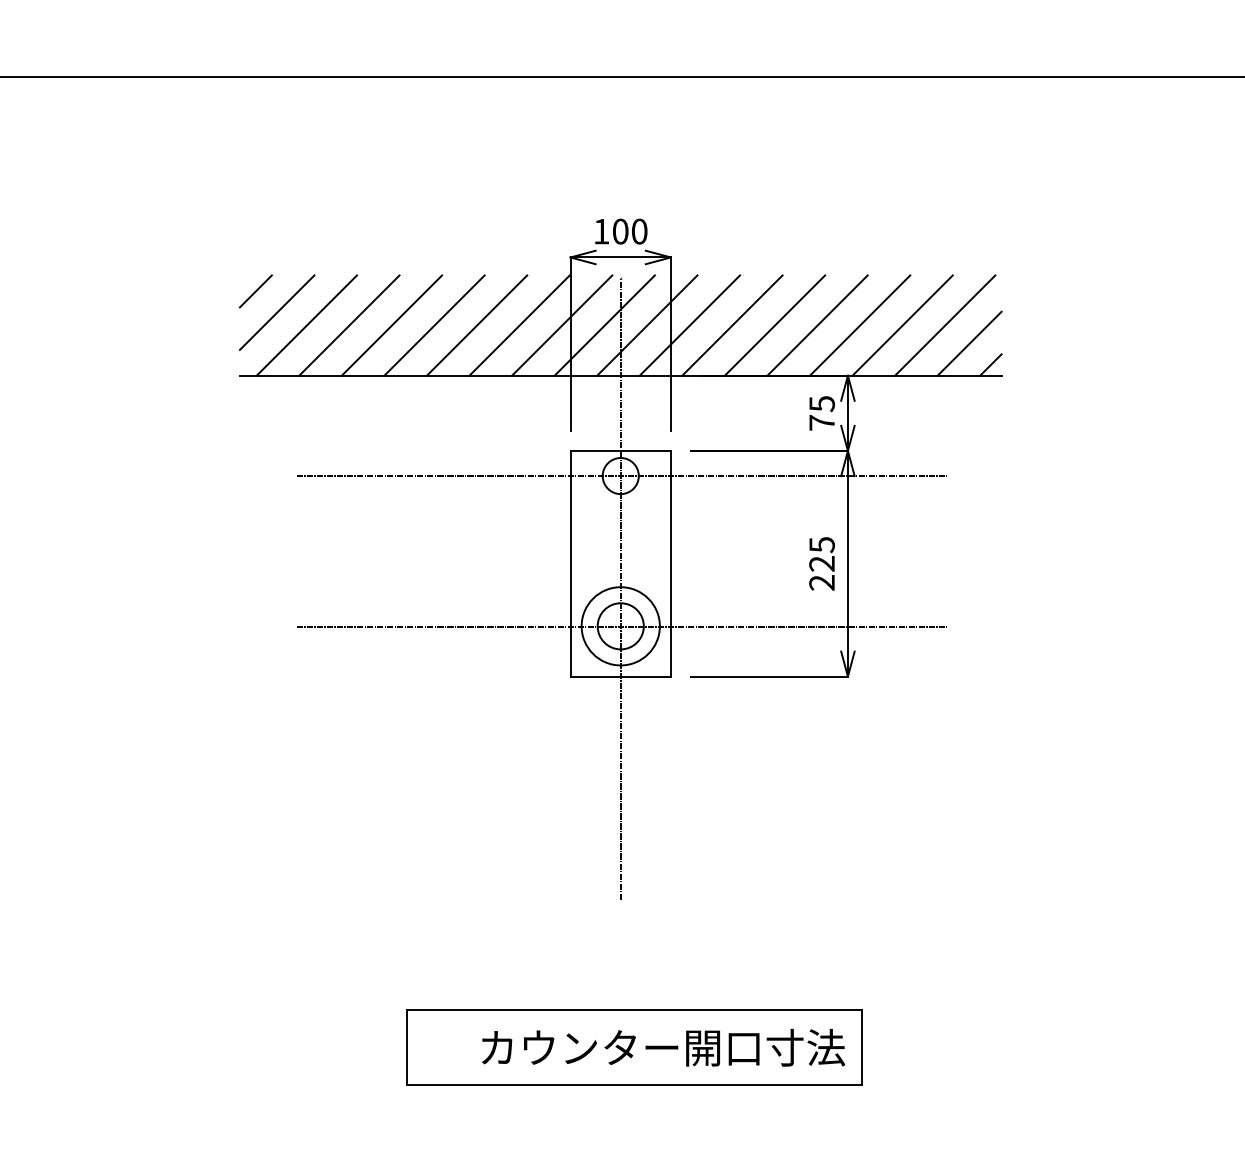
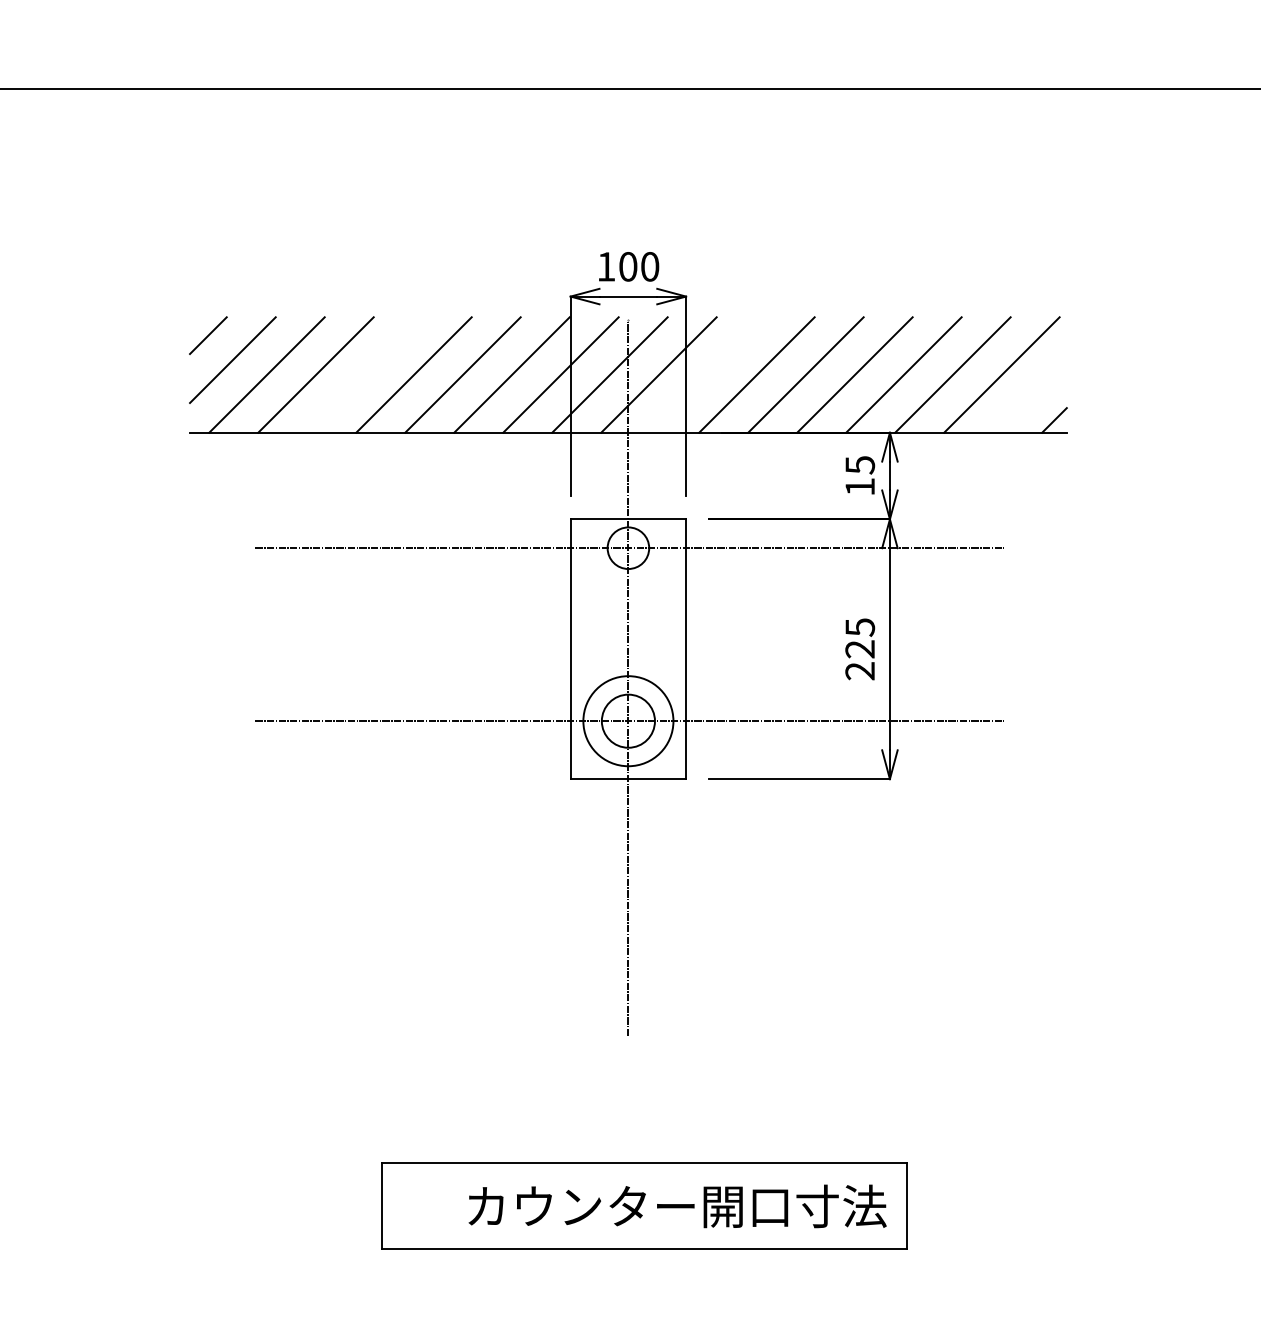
line: (391, 325) -> (364, 374), removed
line: (689, 325) -> (707, 374), removed
line: (969, 343) -> (1029, 395), removed
text: (821, 422) -> (859, 486), 75 -> 15

